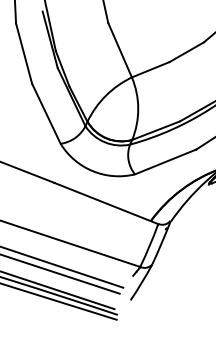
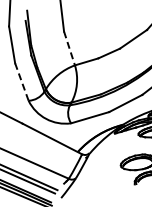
line: (120, 50) -> (69, 48), solid -> dashed
line: (45, 114) -> (21, 82), solid -> dashed

